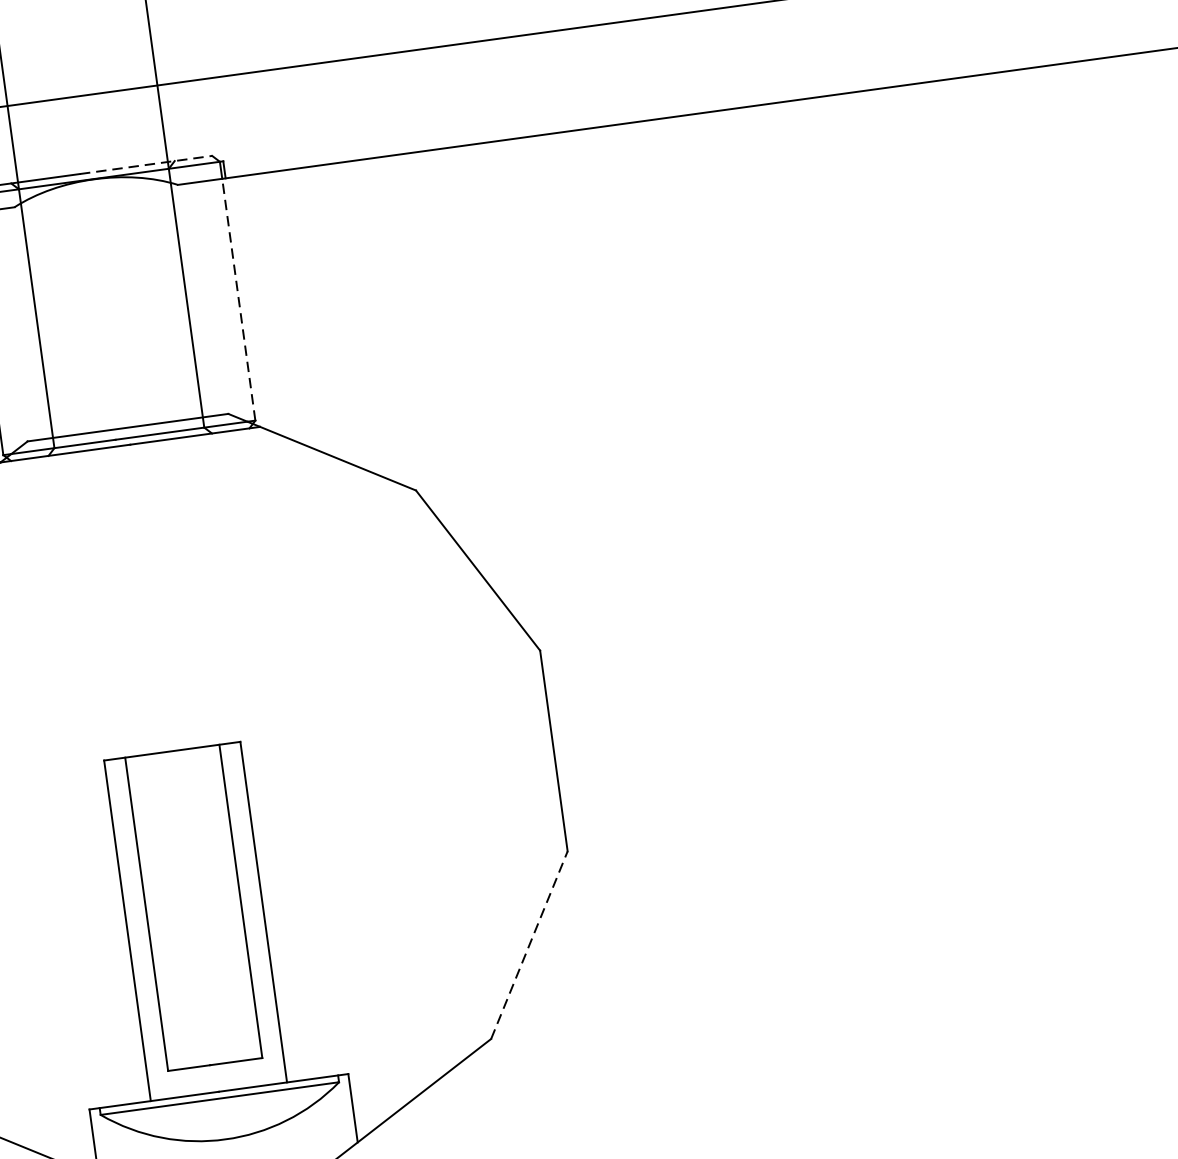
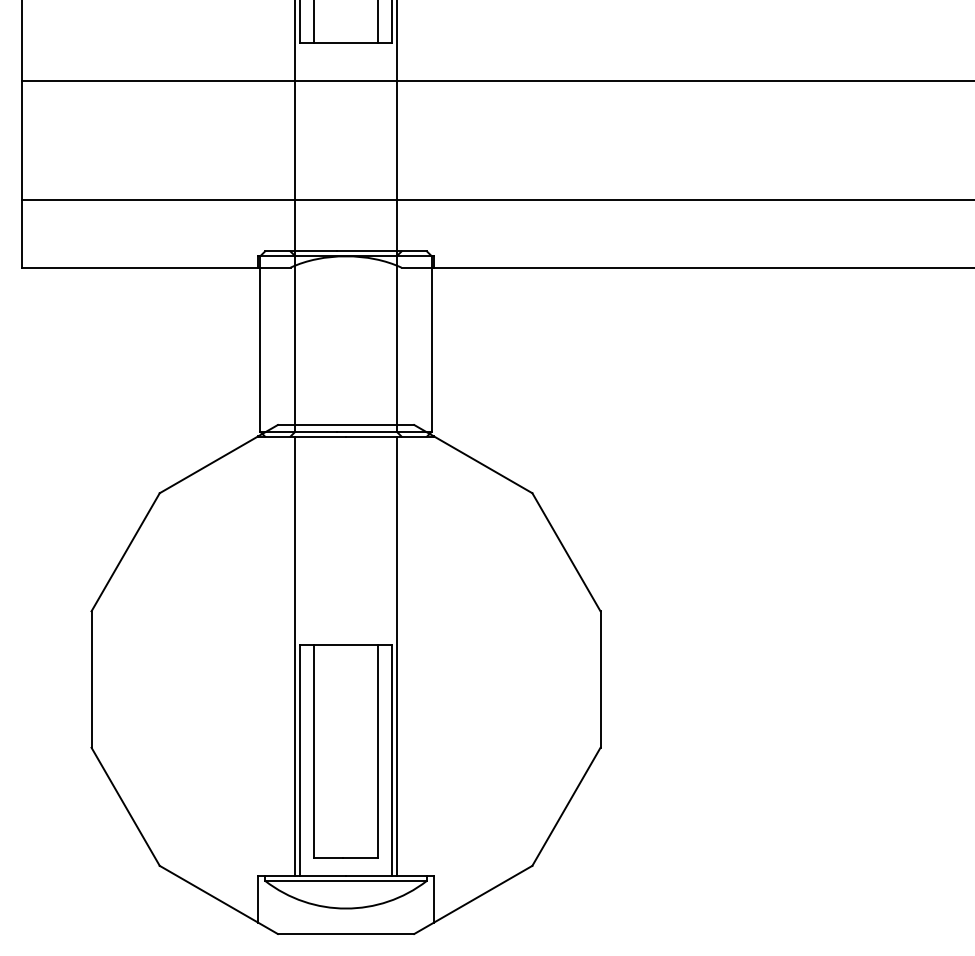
line: (146, 164) -> (382, 251), dashed -> solid
line: (238, 299) -> (431, 349), dashed -> solid
line: (248, 758) -> (396, 656), added
line: (100, 778) -> (295, 656), added
line: (529, 944) -> (566, 806), dashed -> solid

